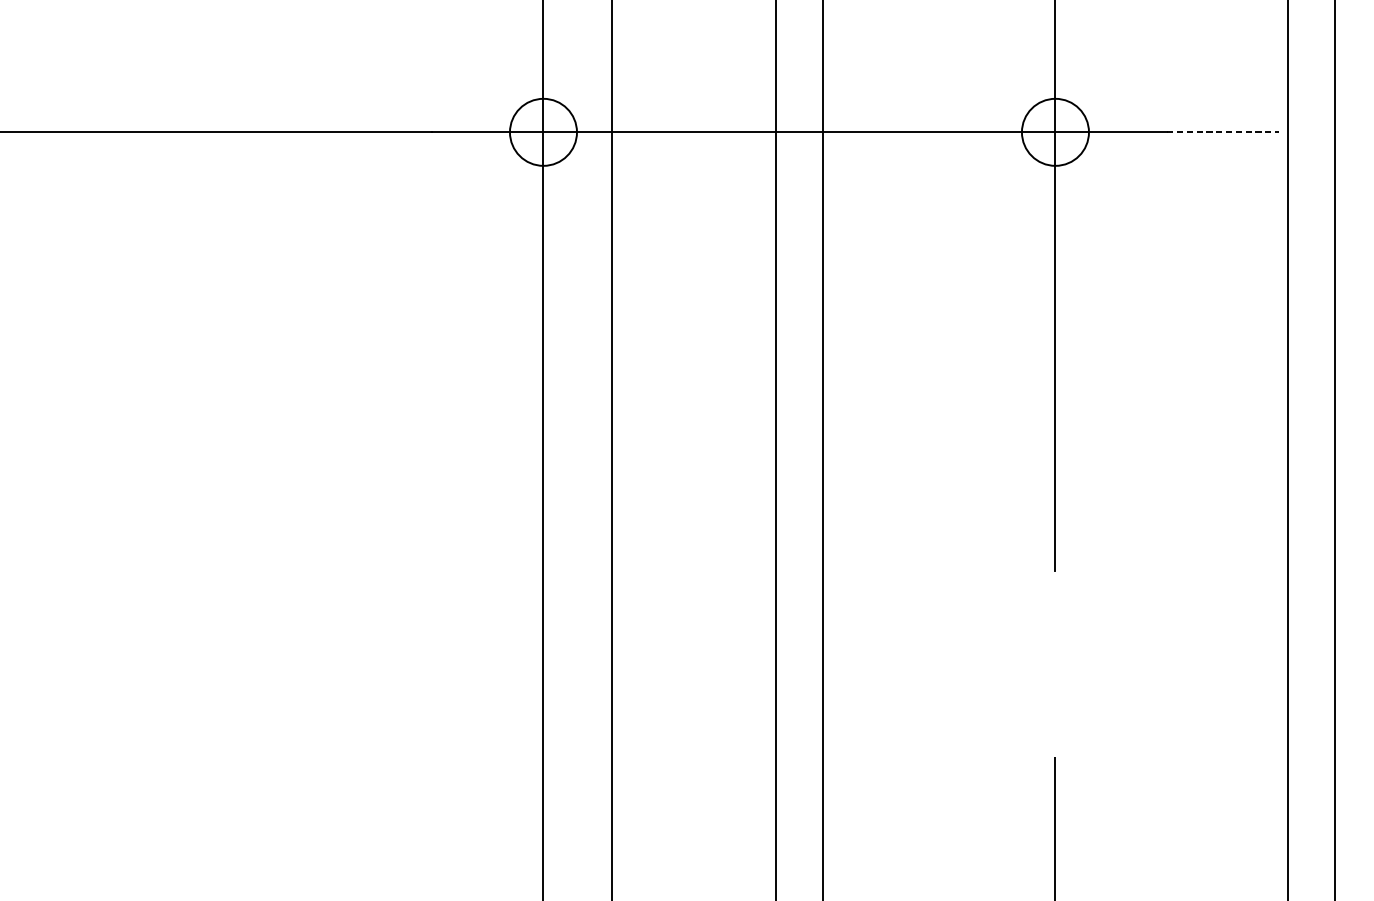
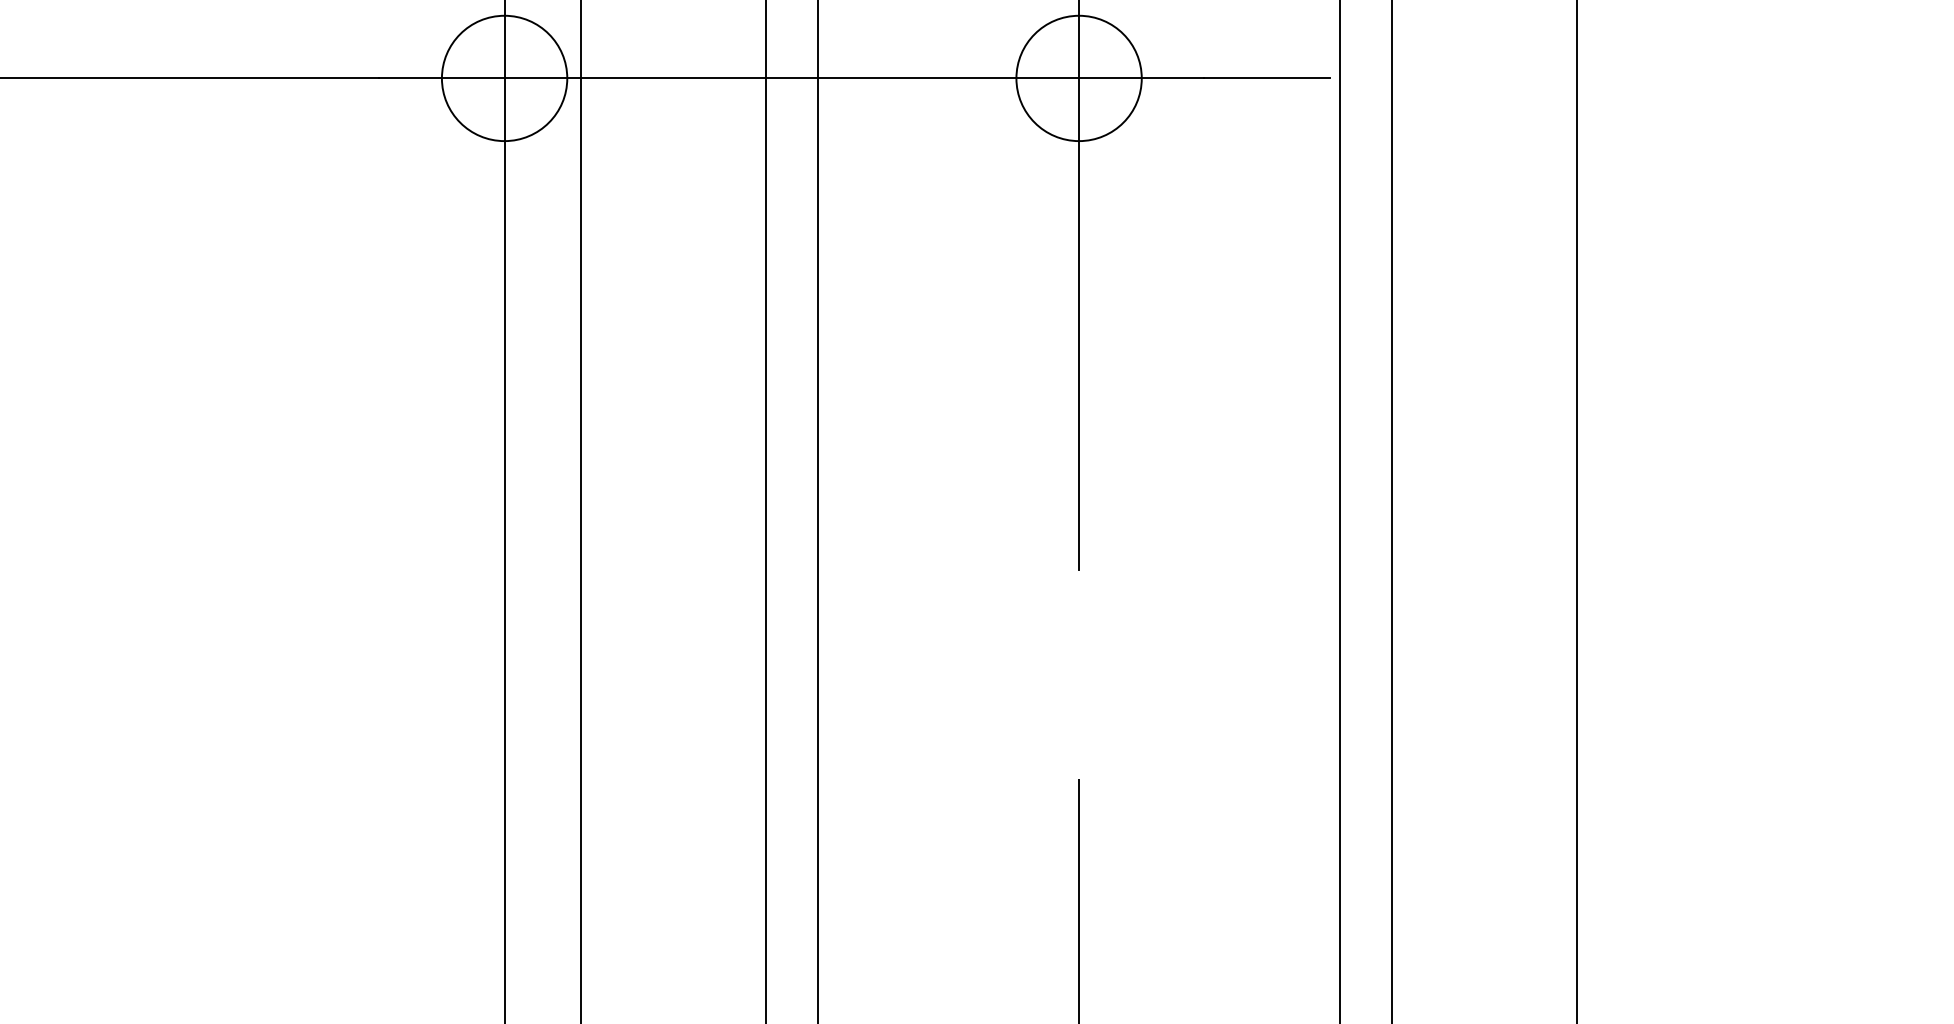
circle: (543, 132) -> (504, 78), size x1.67
circle: (1054, 132) -> (1078, 78), size x1.67
line: (1223, 132) -> (1267, 78), dashed -> solid

